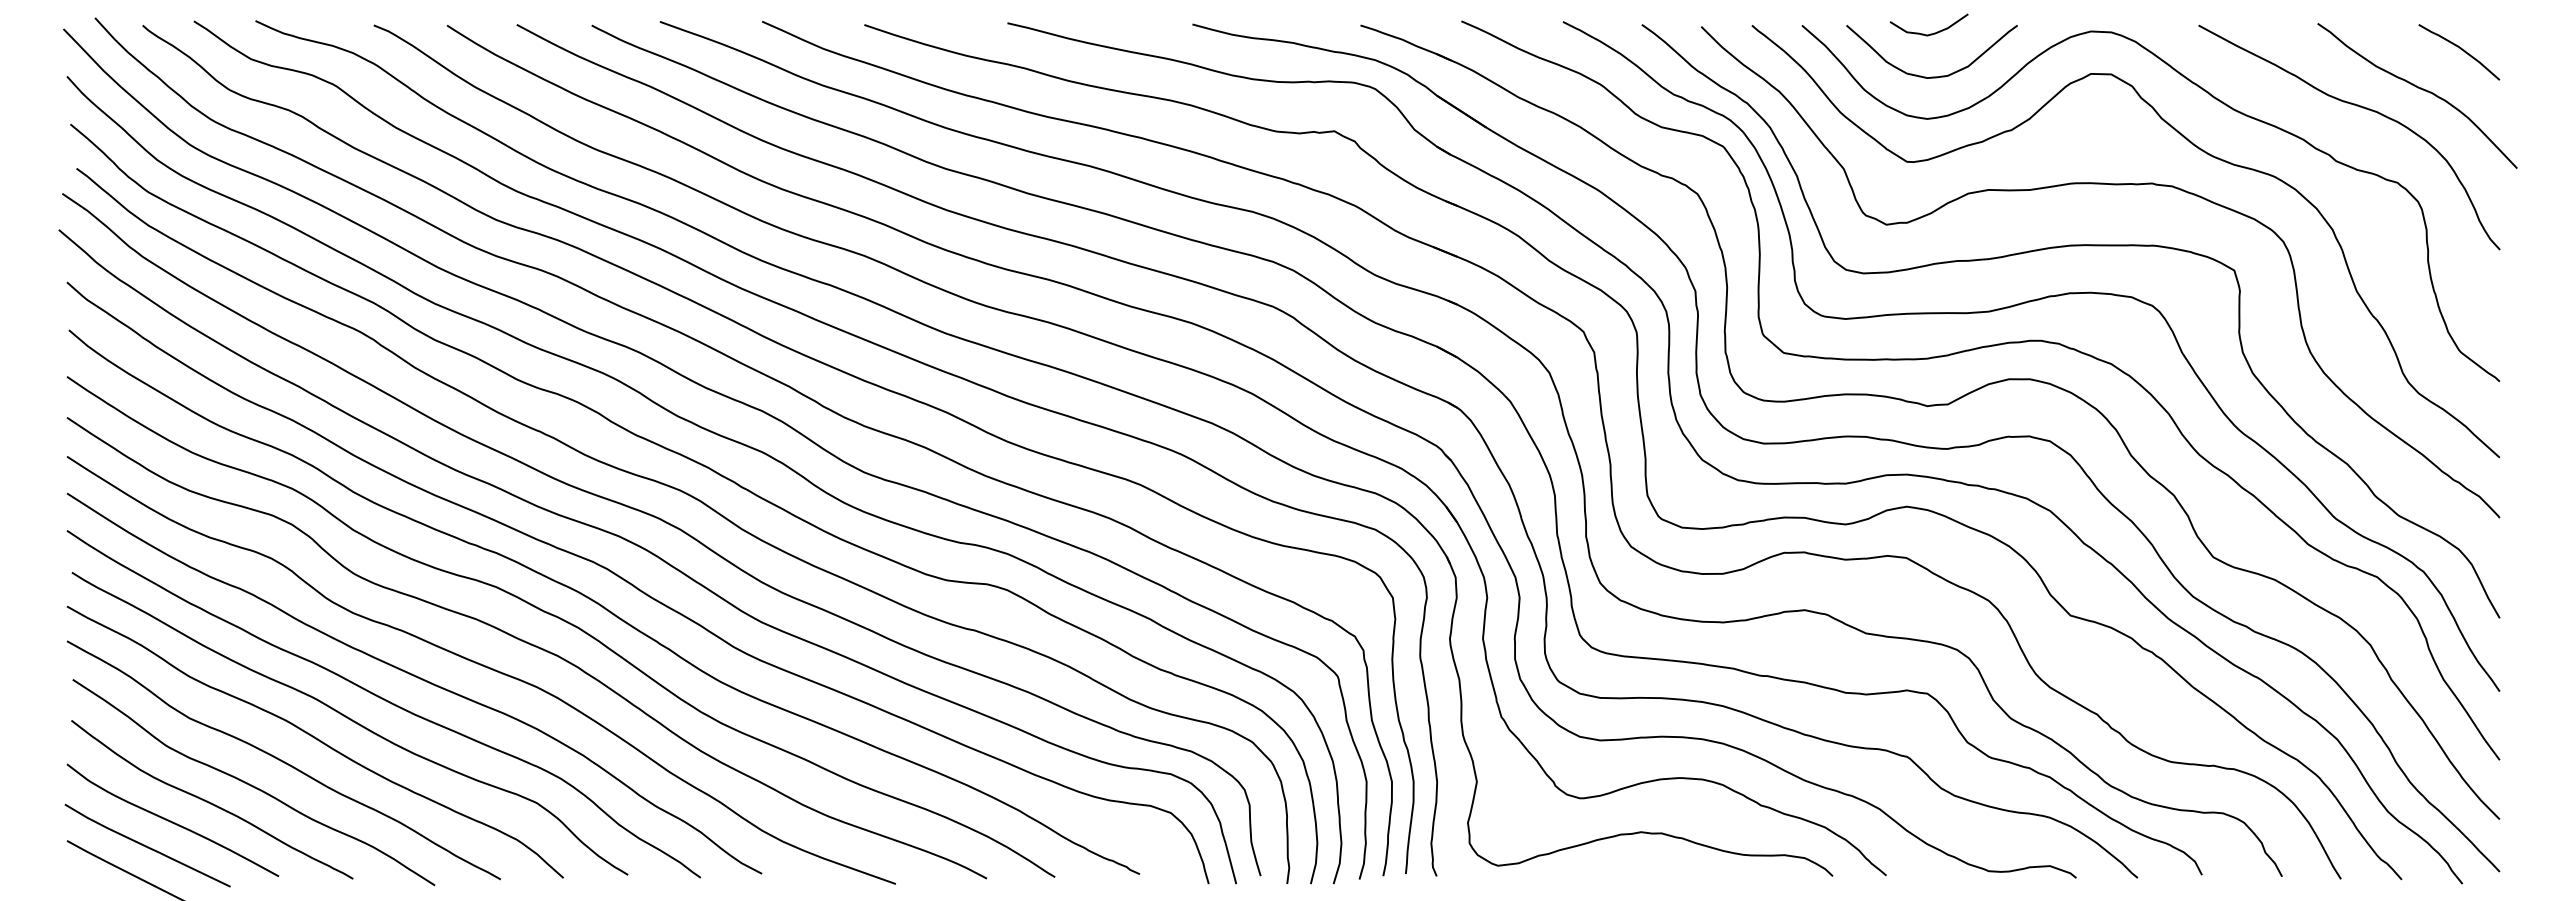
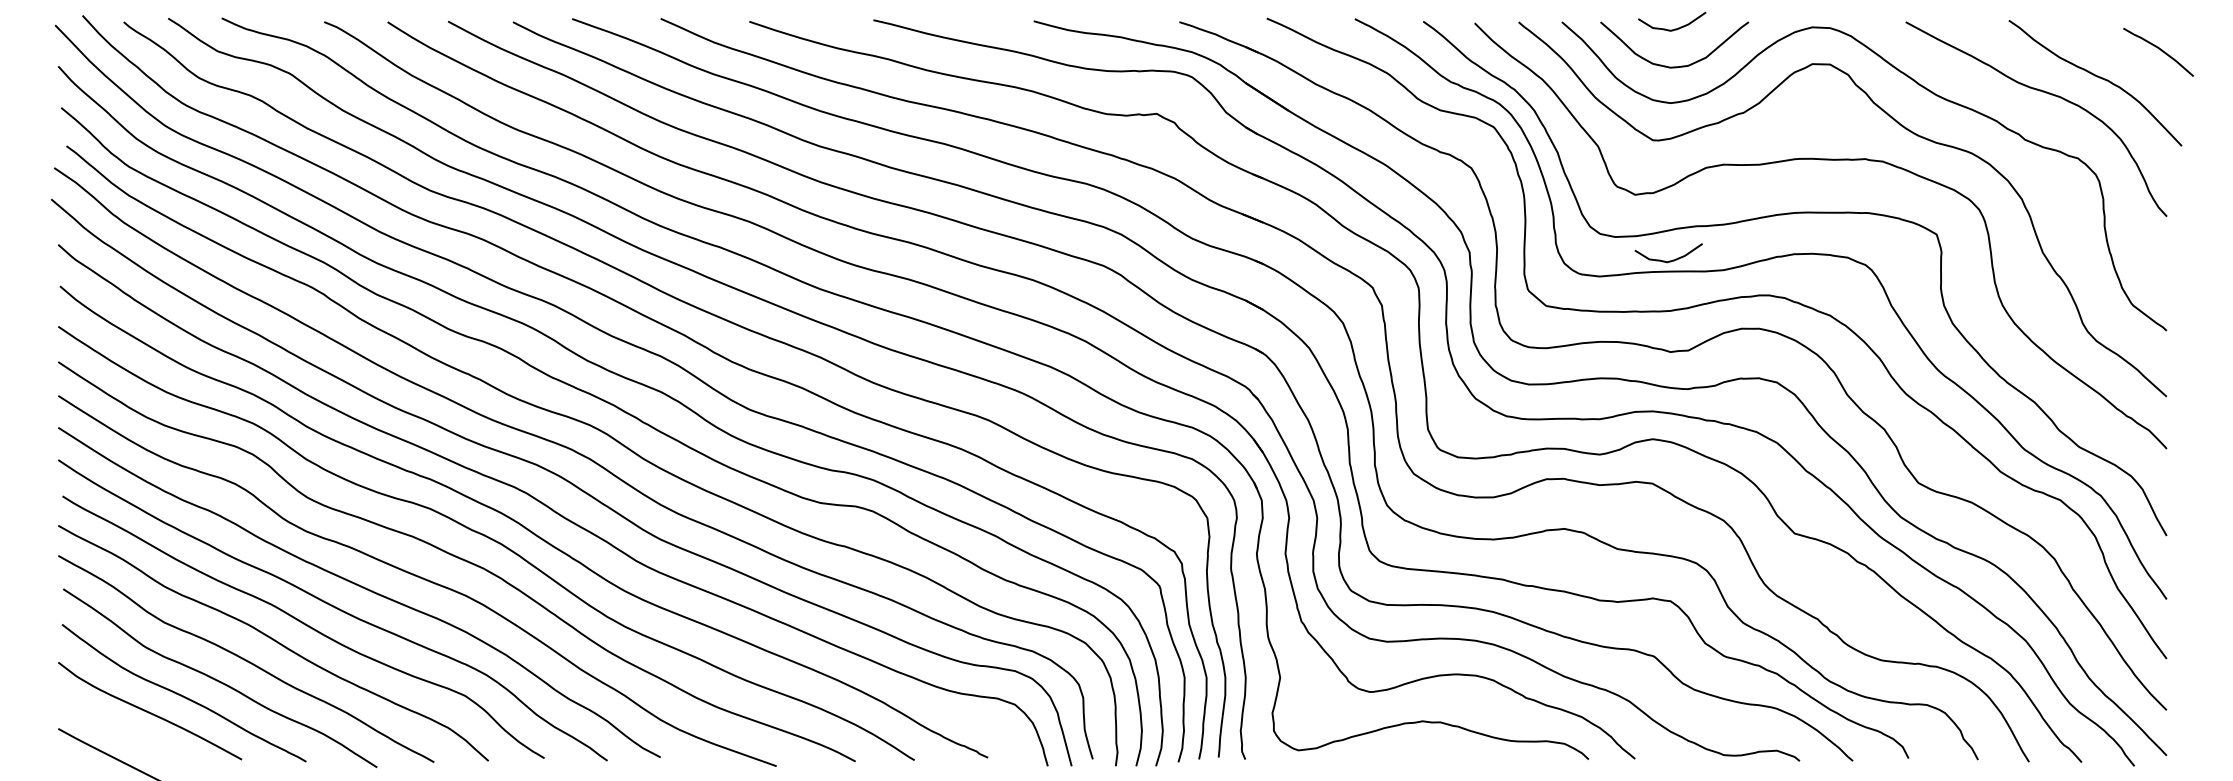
curve: (2461, 50) -> (2160, 50), moved
curve: (1926, 300) -> (1669, 260), added
curve: (146, 845) -> (127, 732), removed

